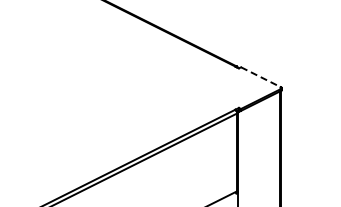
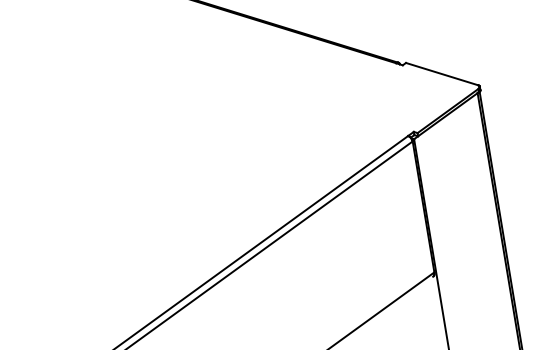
line: (261, 77) -> (443, 74), dashed -> solid

